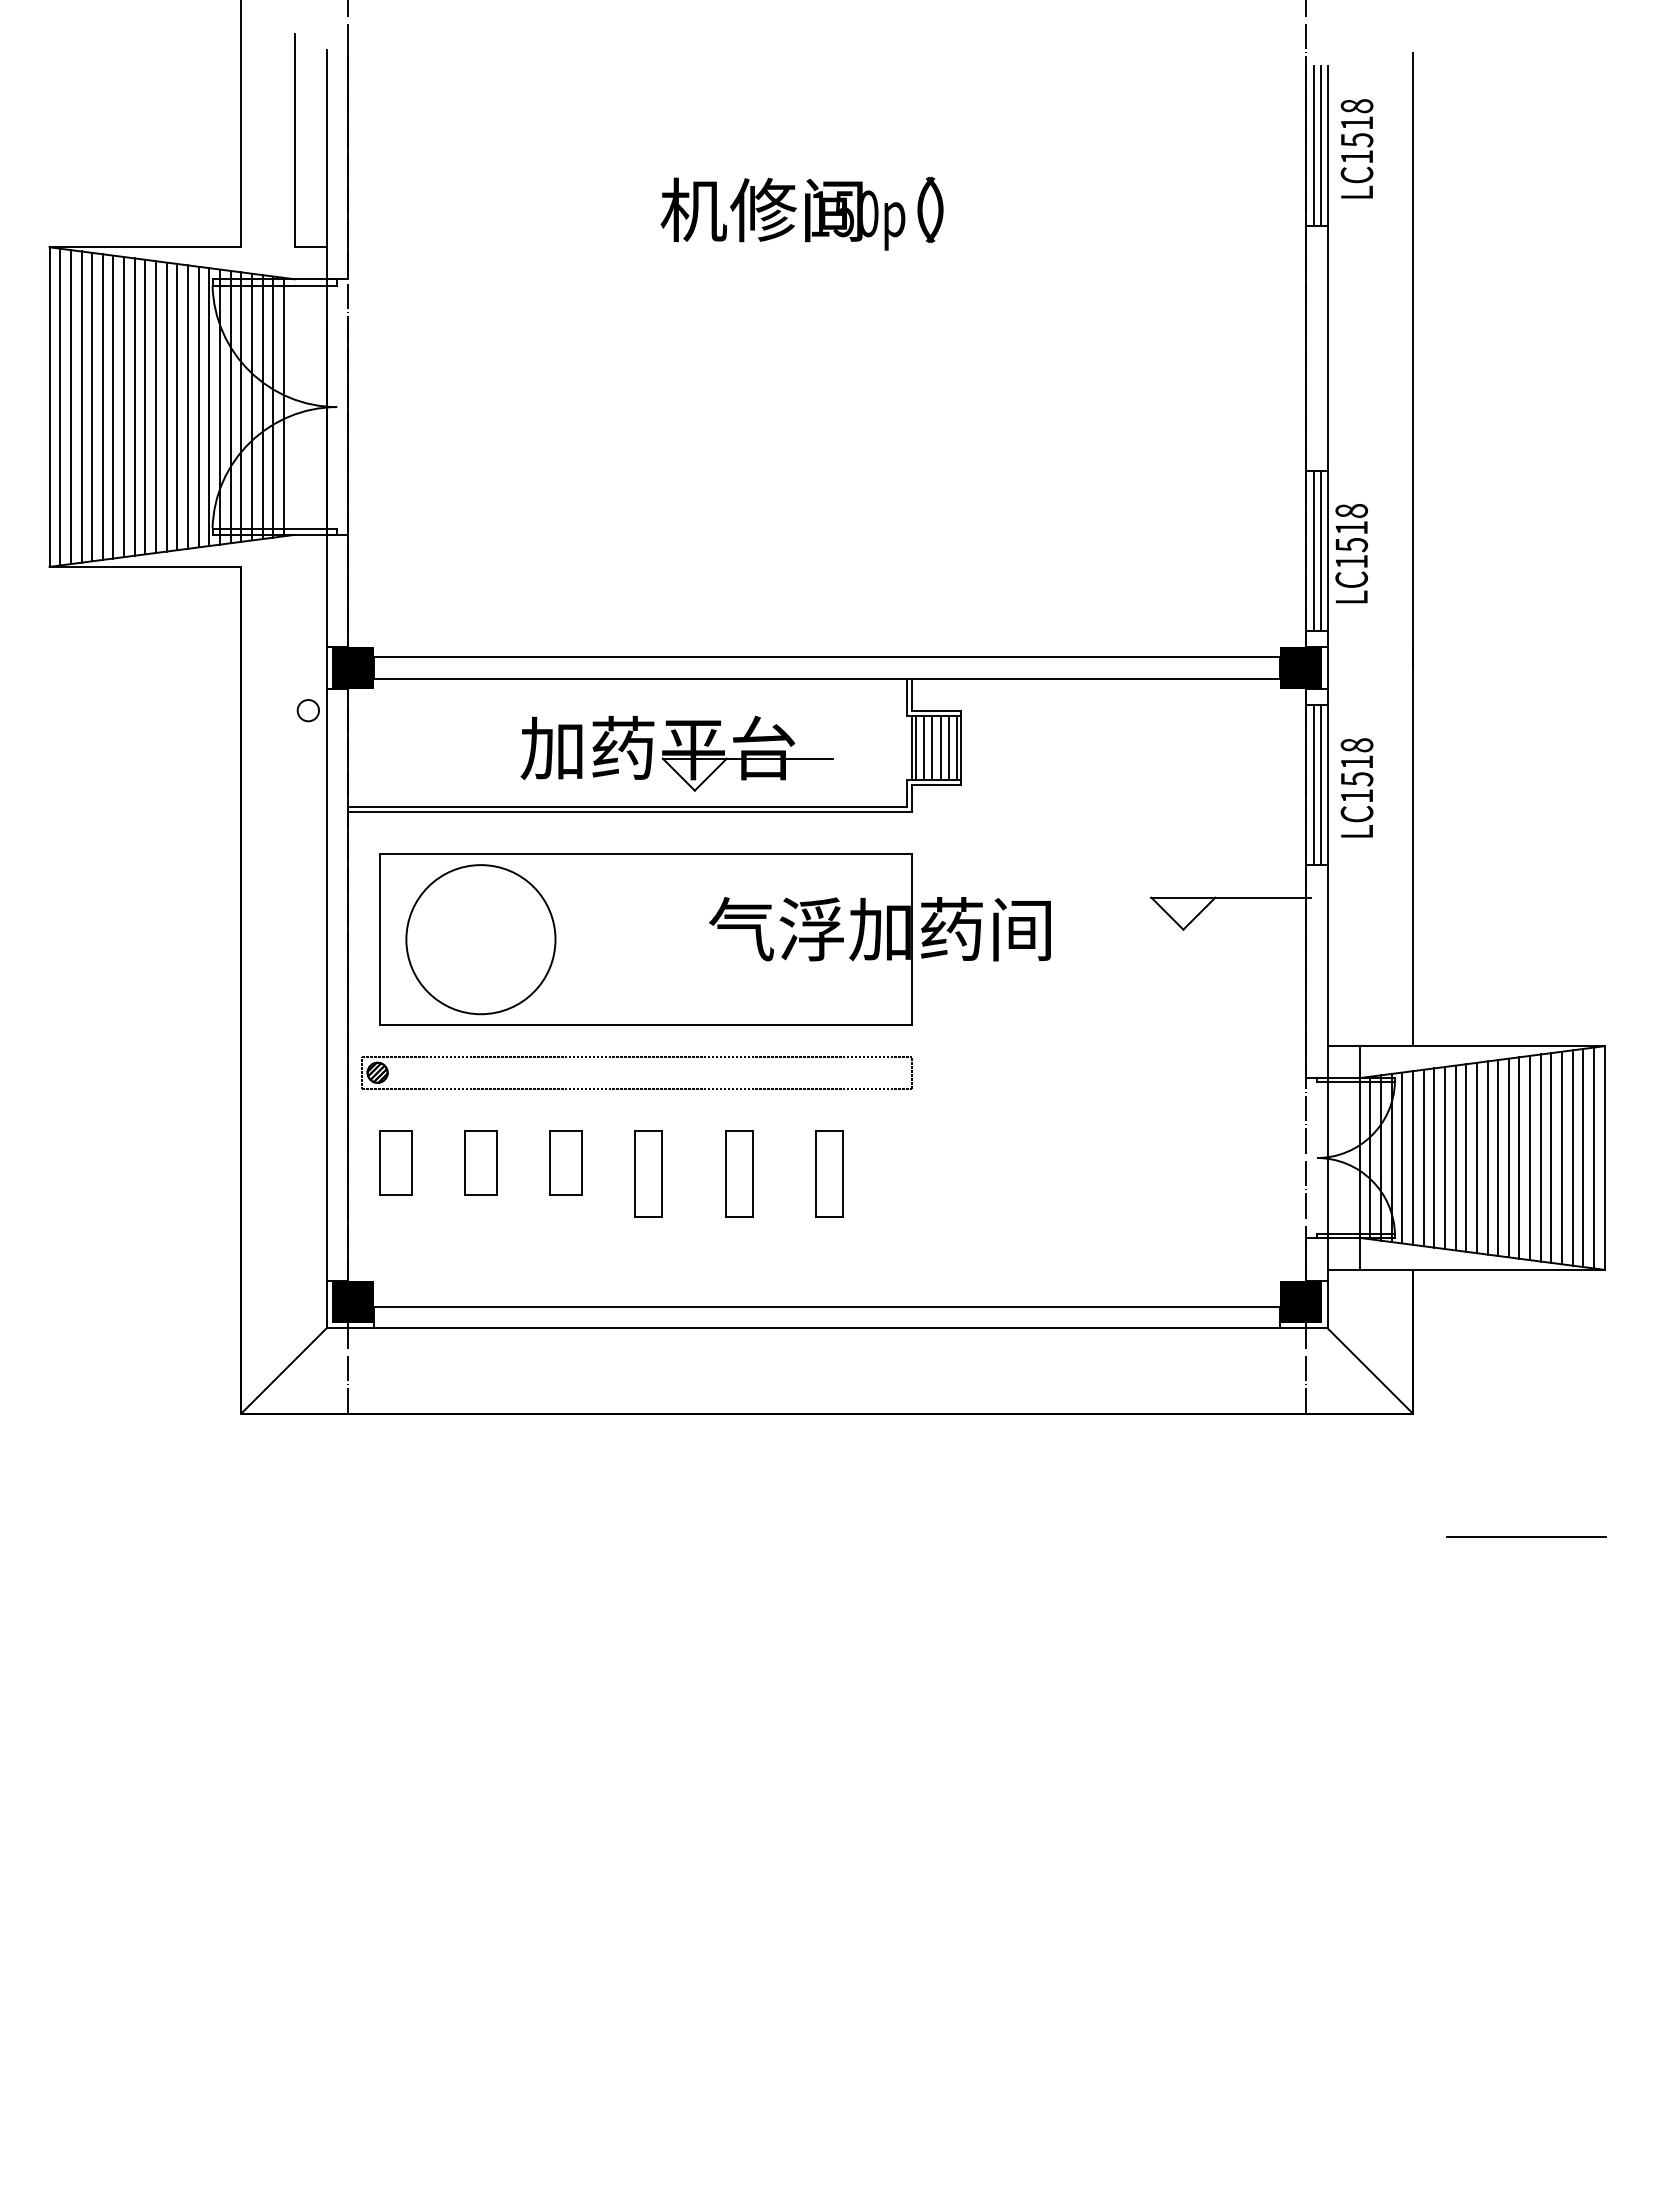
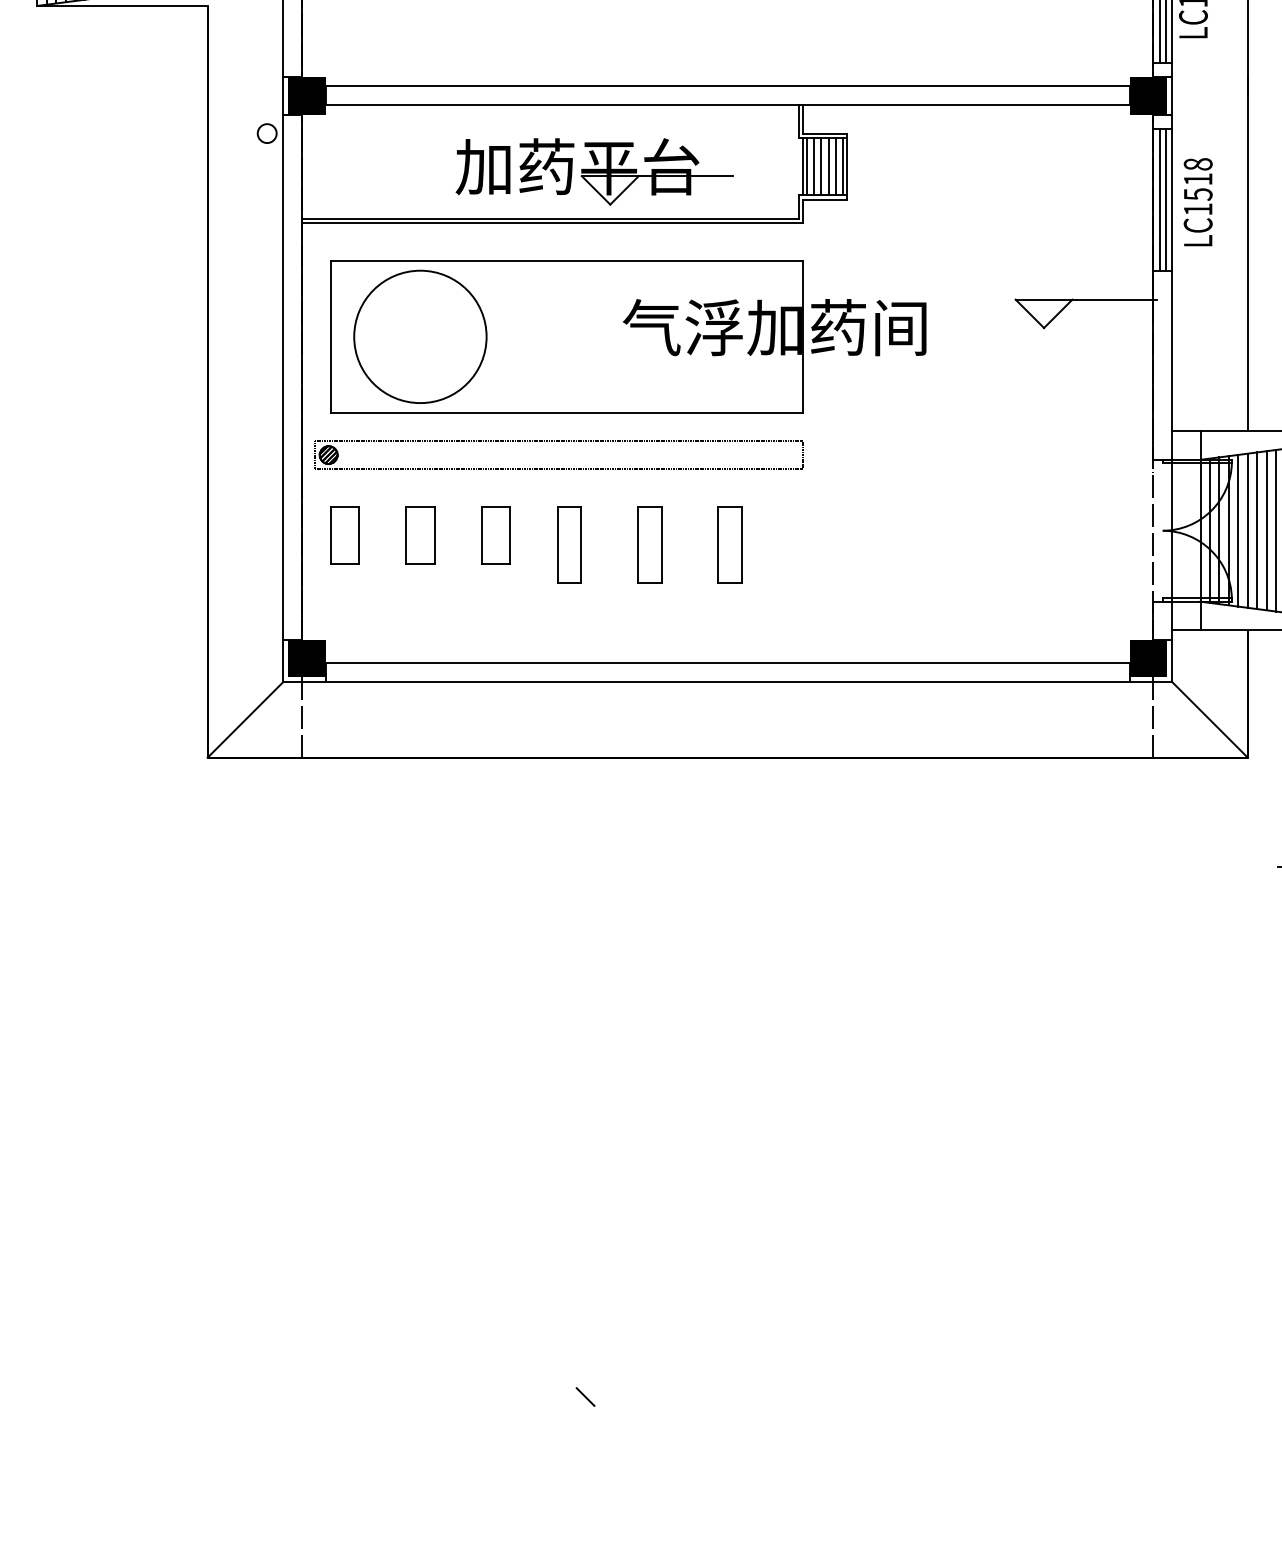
line: (666, 2133) -> (585, 1396), added

